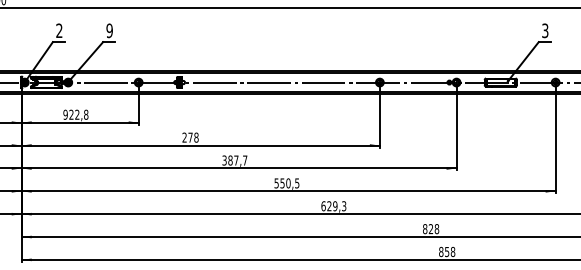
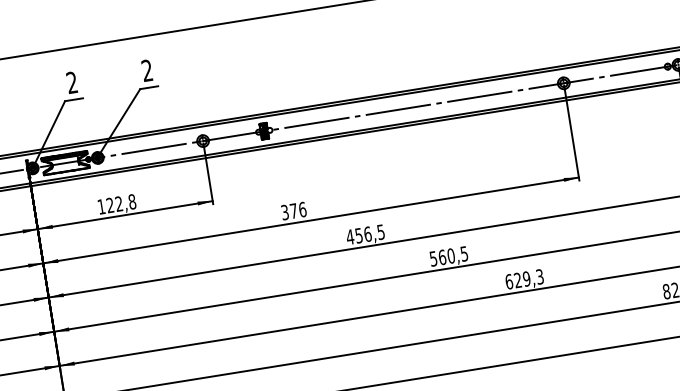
text: (109, 30) -> (146, 70), 9 -> 2
text: (65, 114) -> (101, 206), 922,8 -> 122,8
text: (190, 137) -> (293, 210), 278 -> 376
text: (234, 160) -> (365, 234), 387,7 -> 456,5
text: (282, 183) -> (442, 257), 550,5 -> 560,5

